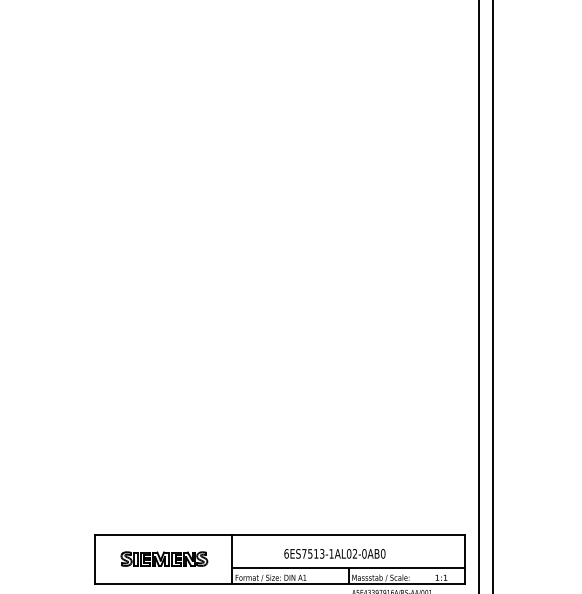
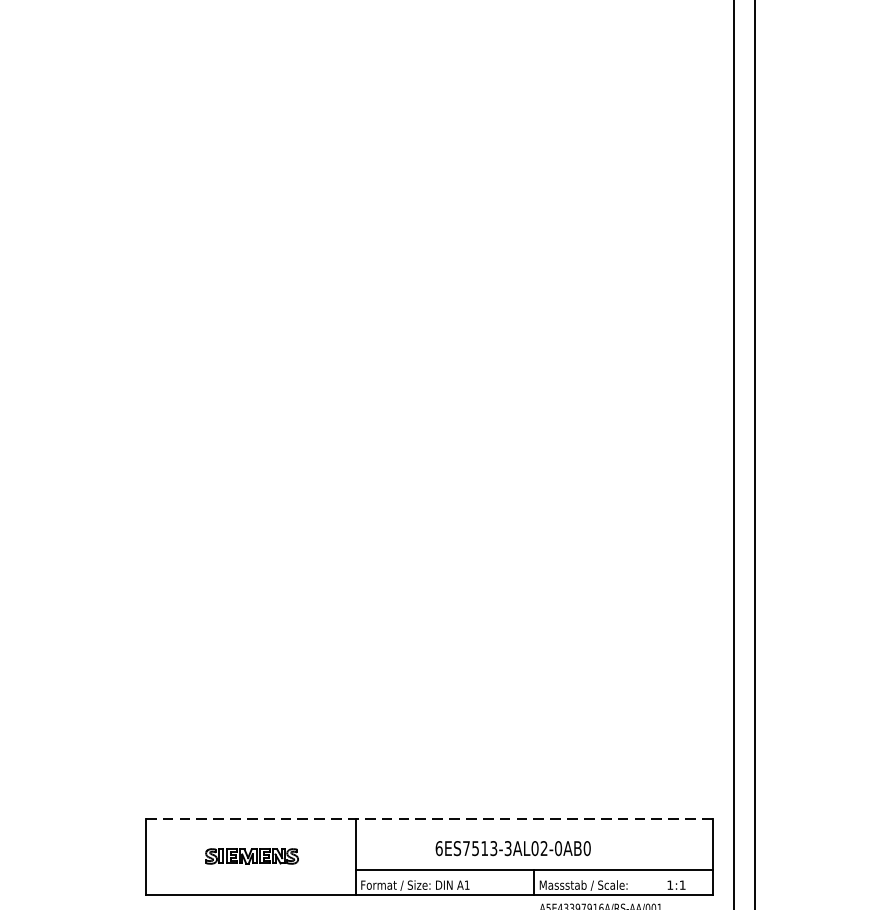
line: (280, 534) -> (429, 818), solid -> dashed
text: (331, 553) -> (508, 847), 6ES7513-1AL02-0AB0 -> 6ES7513-3AL02-0AB0
part: (164, 558) -> (252, 855), size x0.7

